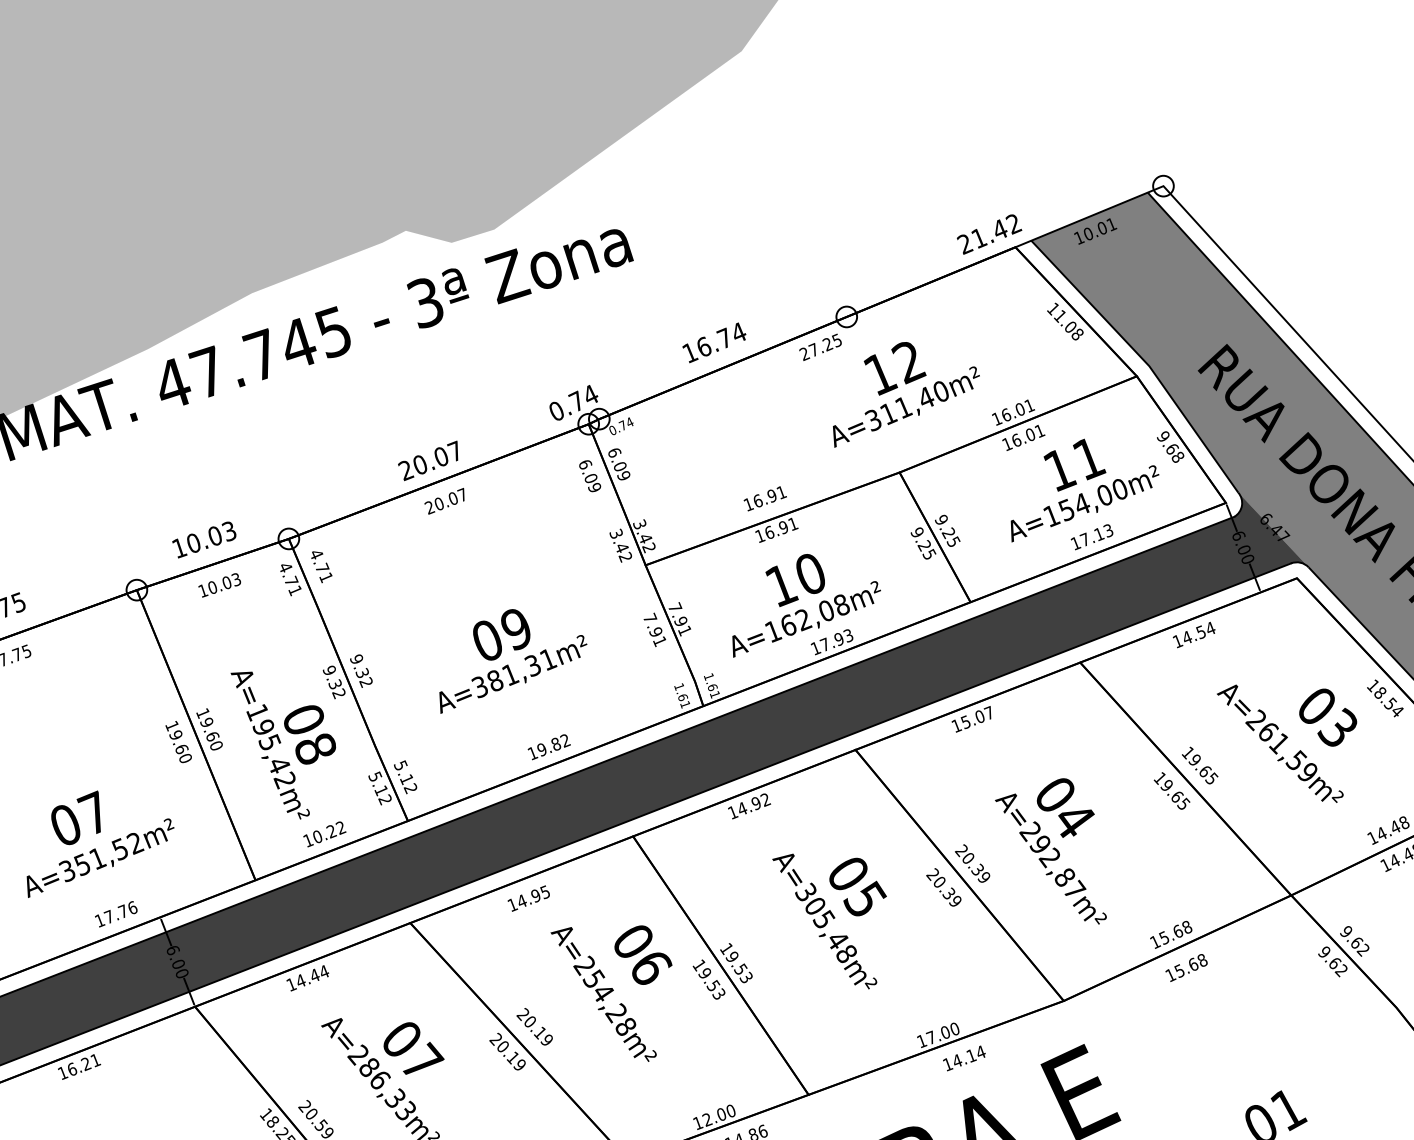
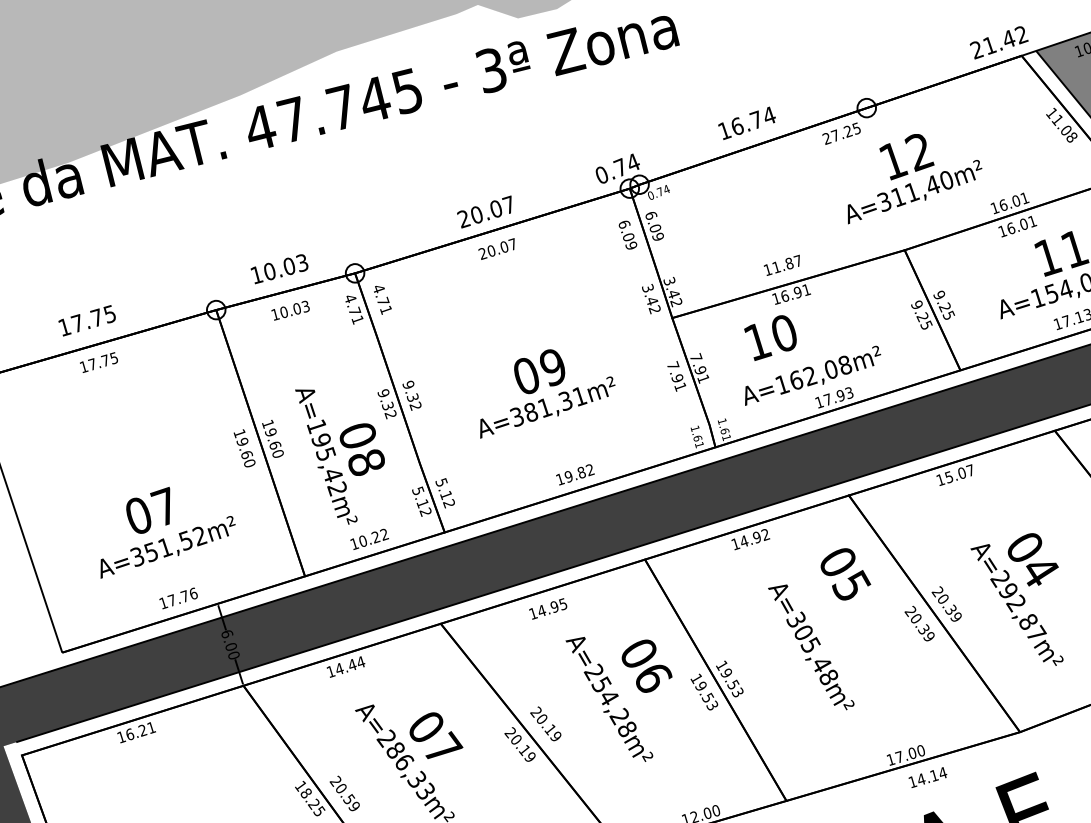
text: (769, 496) -> (787, 263), 16.91 -> 11.87
text: (794, 580) -> (769, 338), moved
text: (857, 886) -> (845, 573), moved

